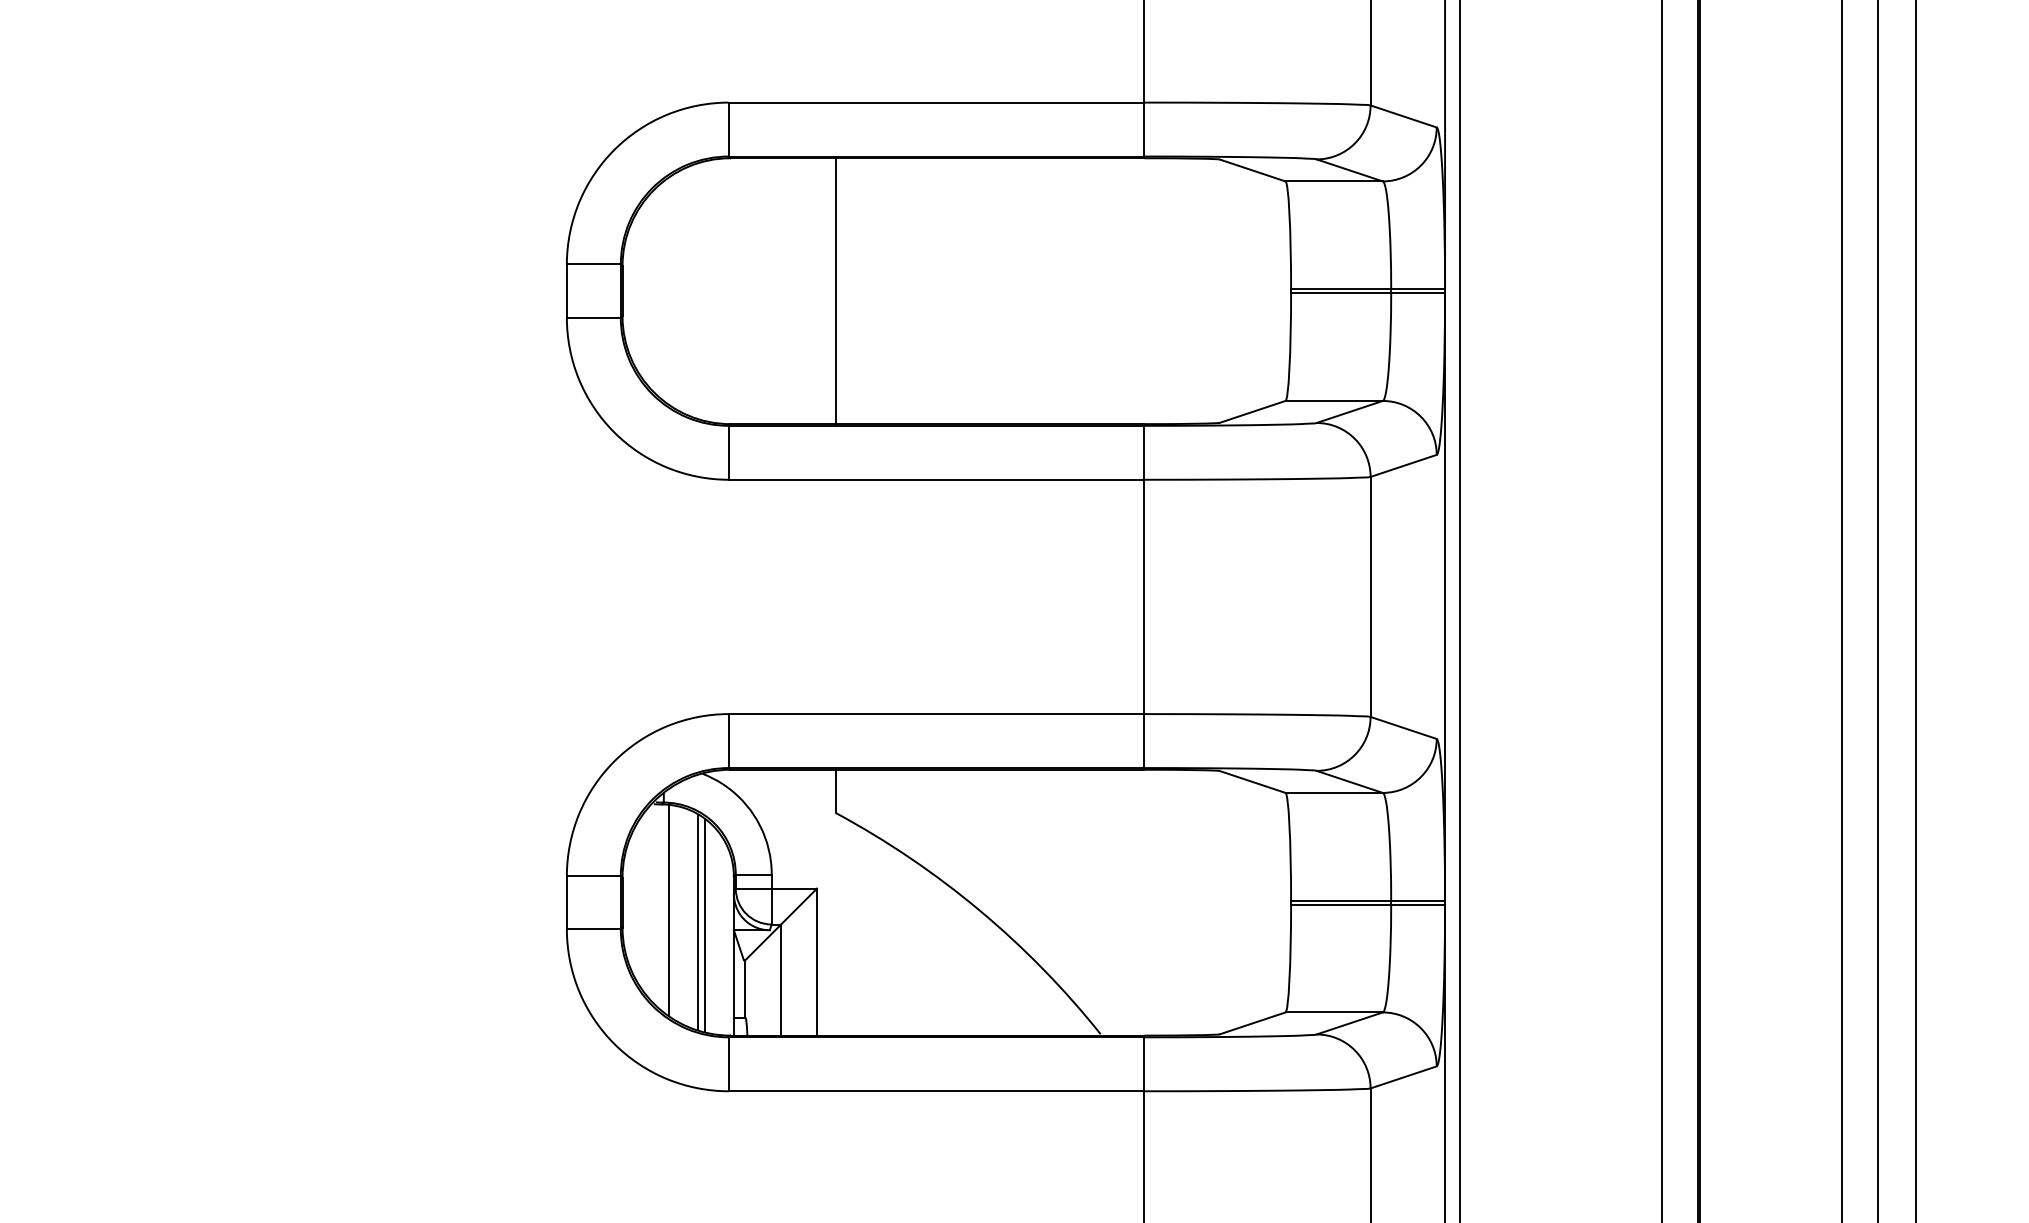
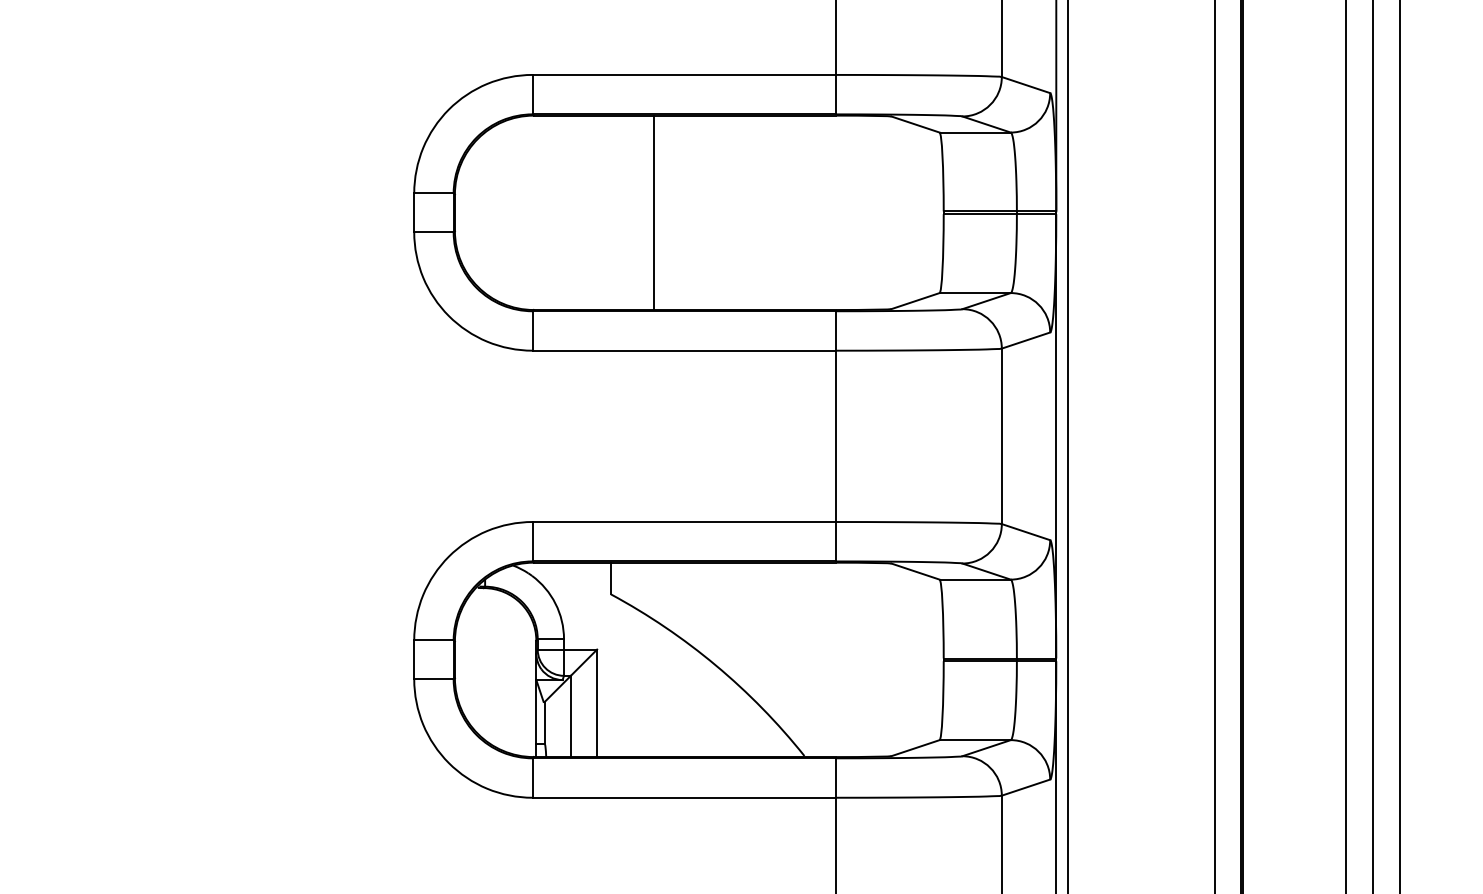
line: (836, 291) -> (654, 213), moved
line: (669, 910) -> (489, 665), removed
line: (697, 922) -> (509, 674), removed
line: (705, 925) -> (515, 676), removed

